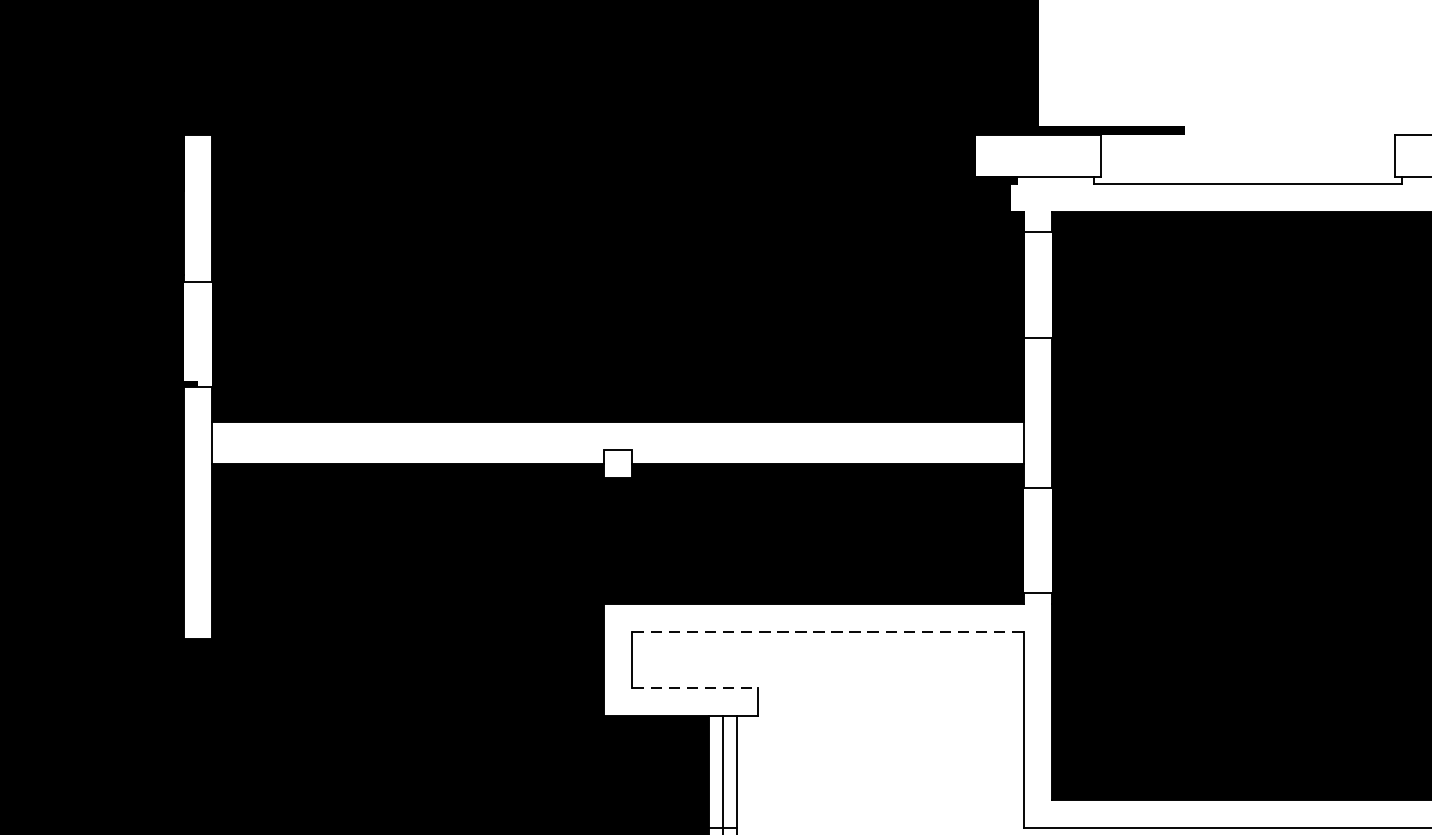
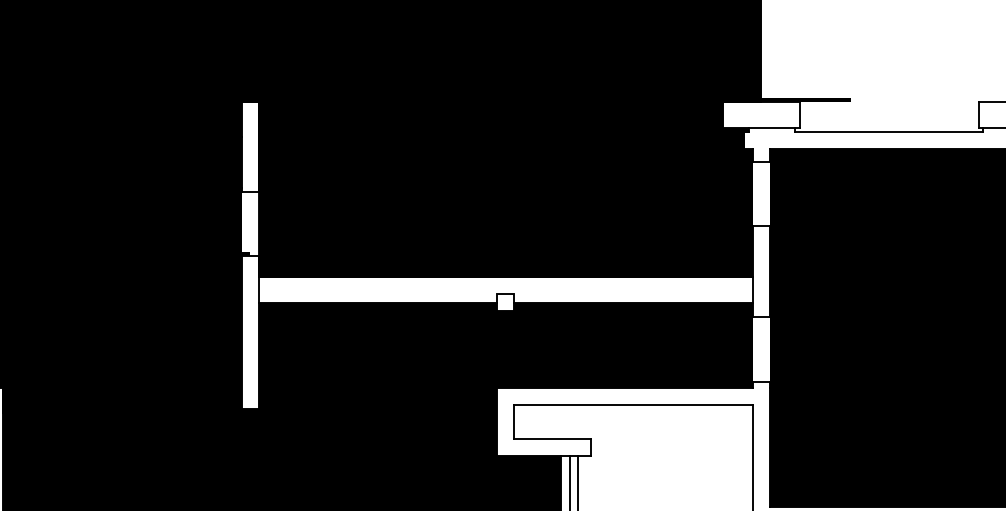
line: (829, 630) -> (634, 404), dashed -> solid
line: (696, 688) -> (553, 439), dashed -> solid

